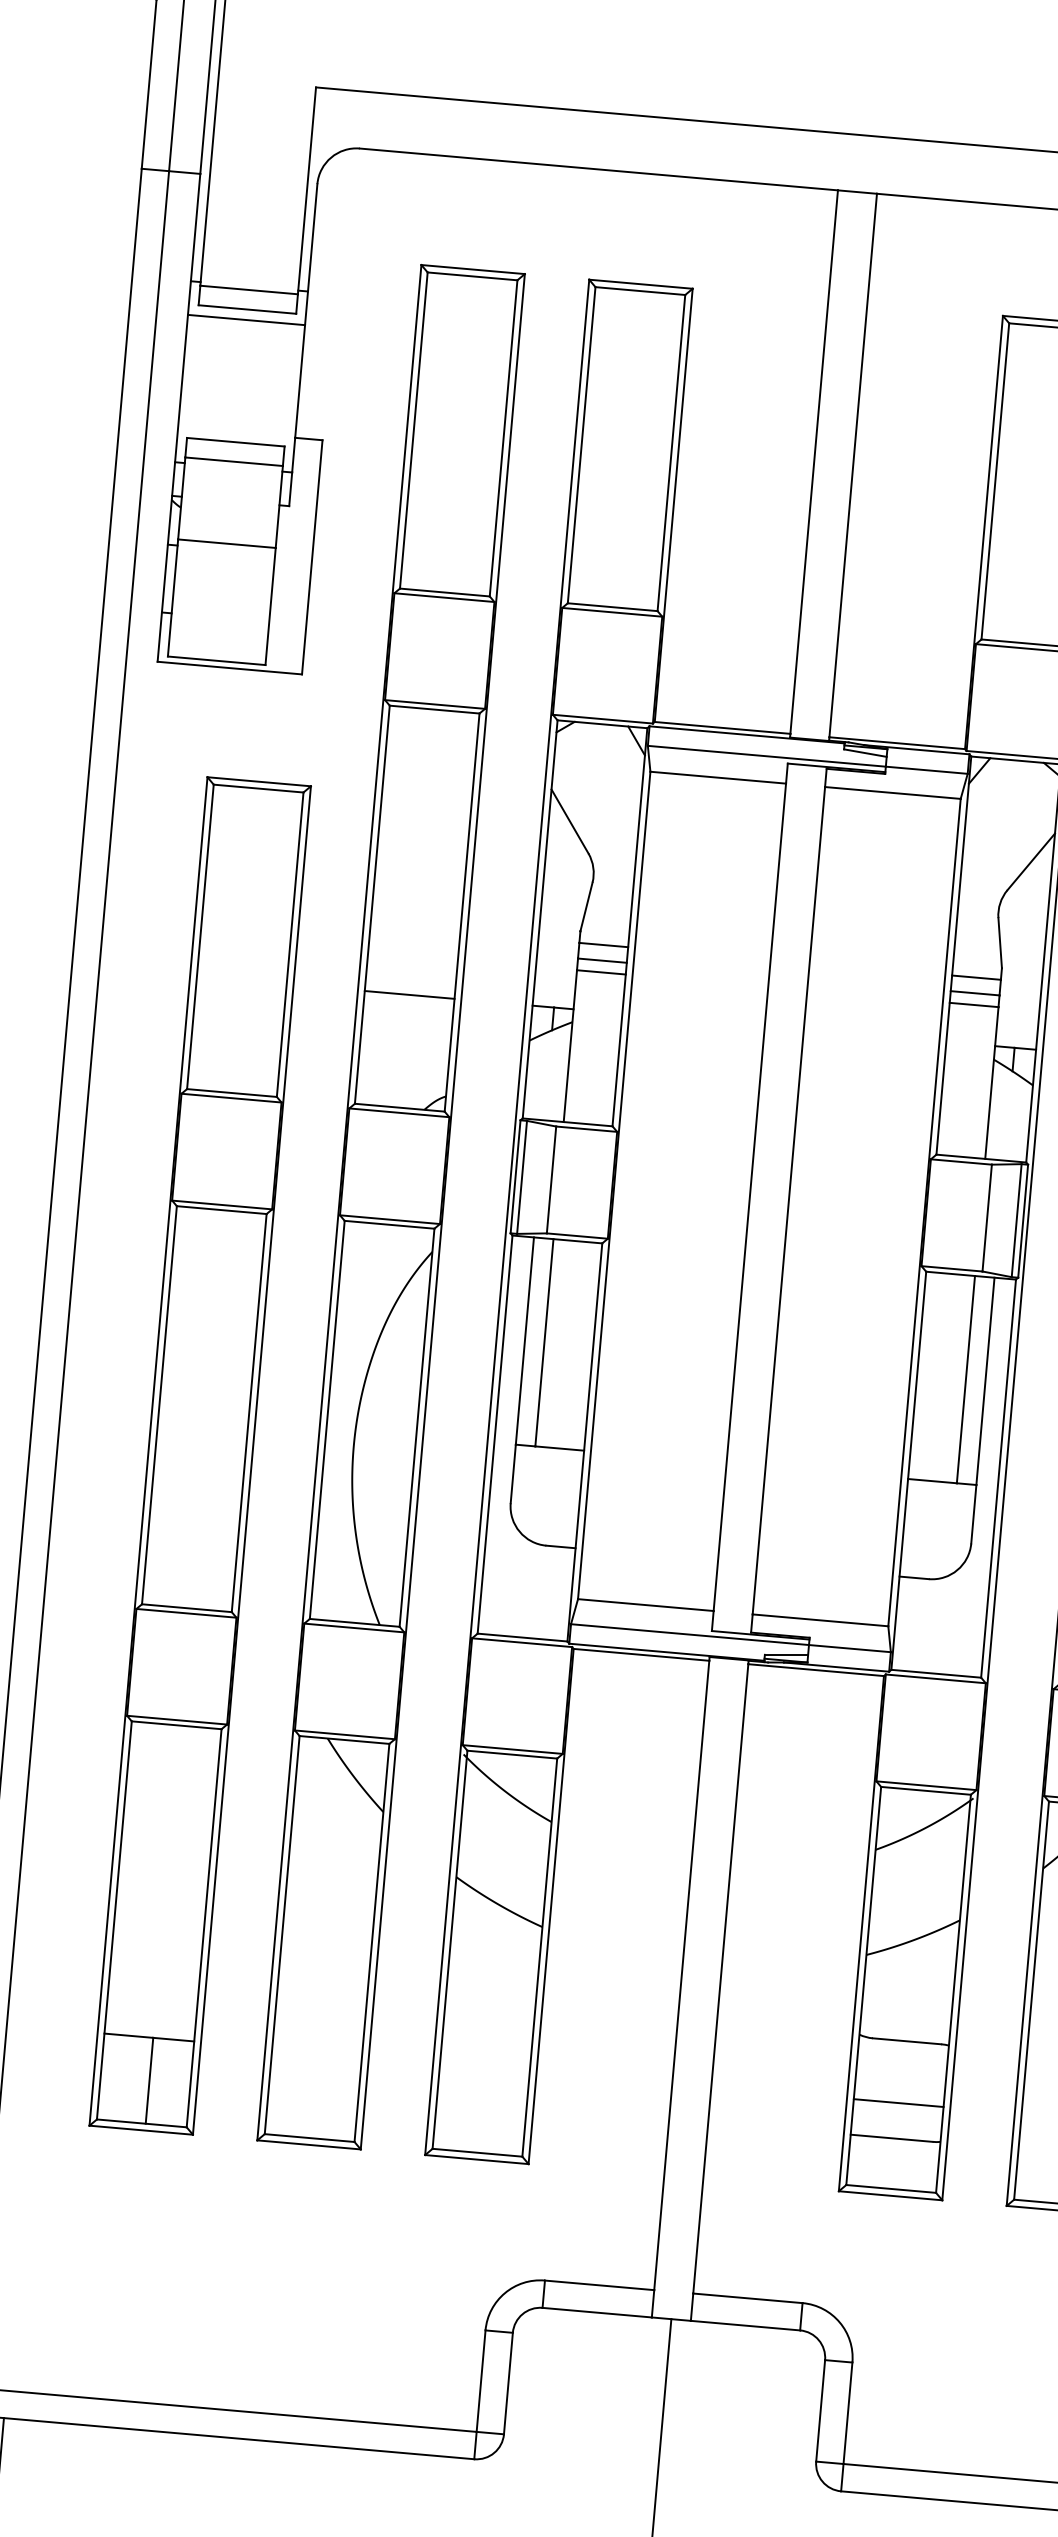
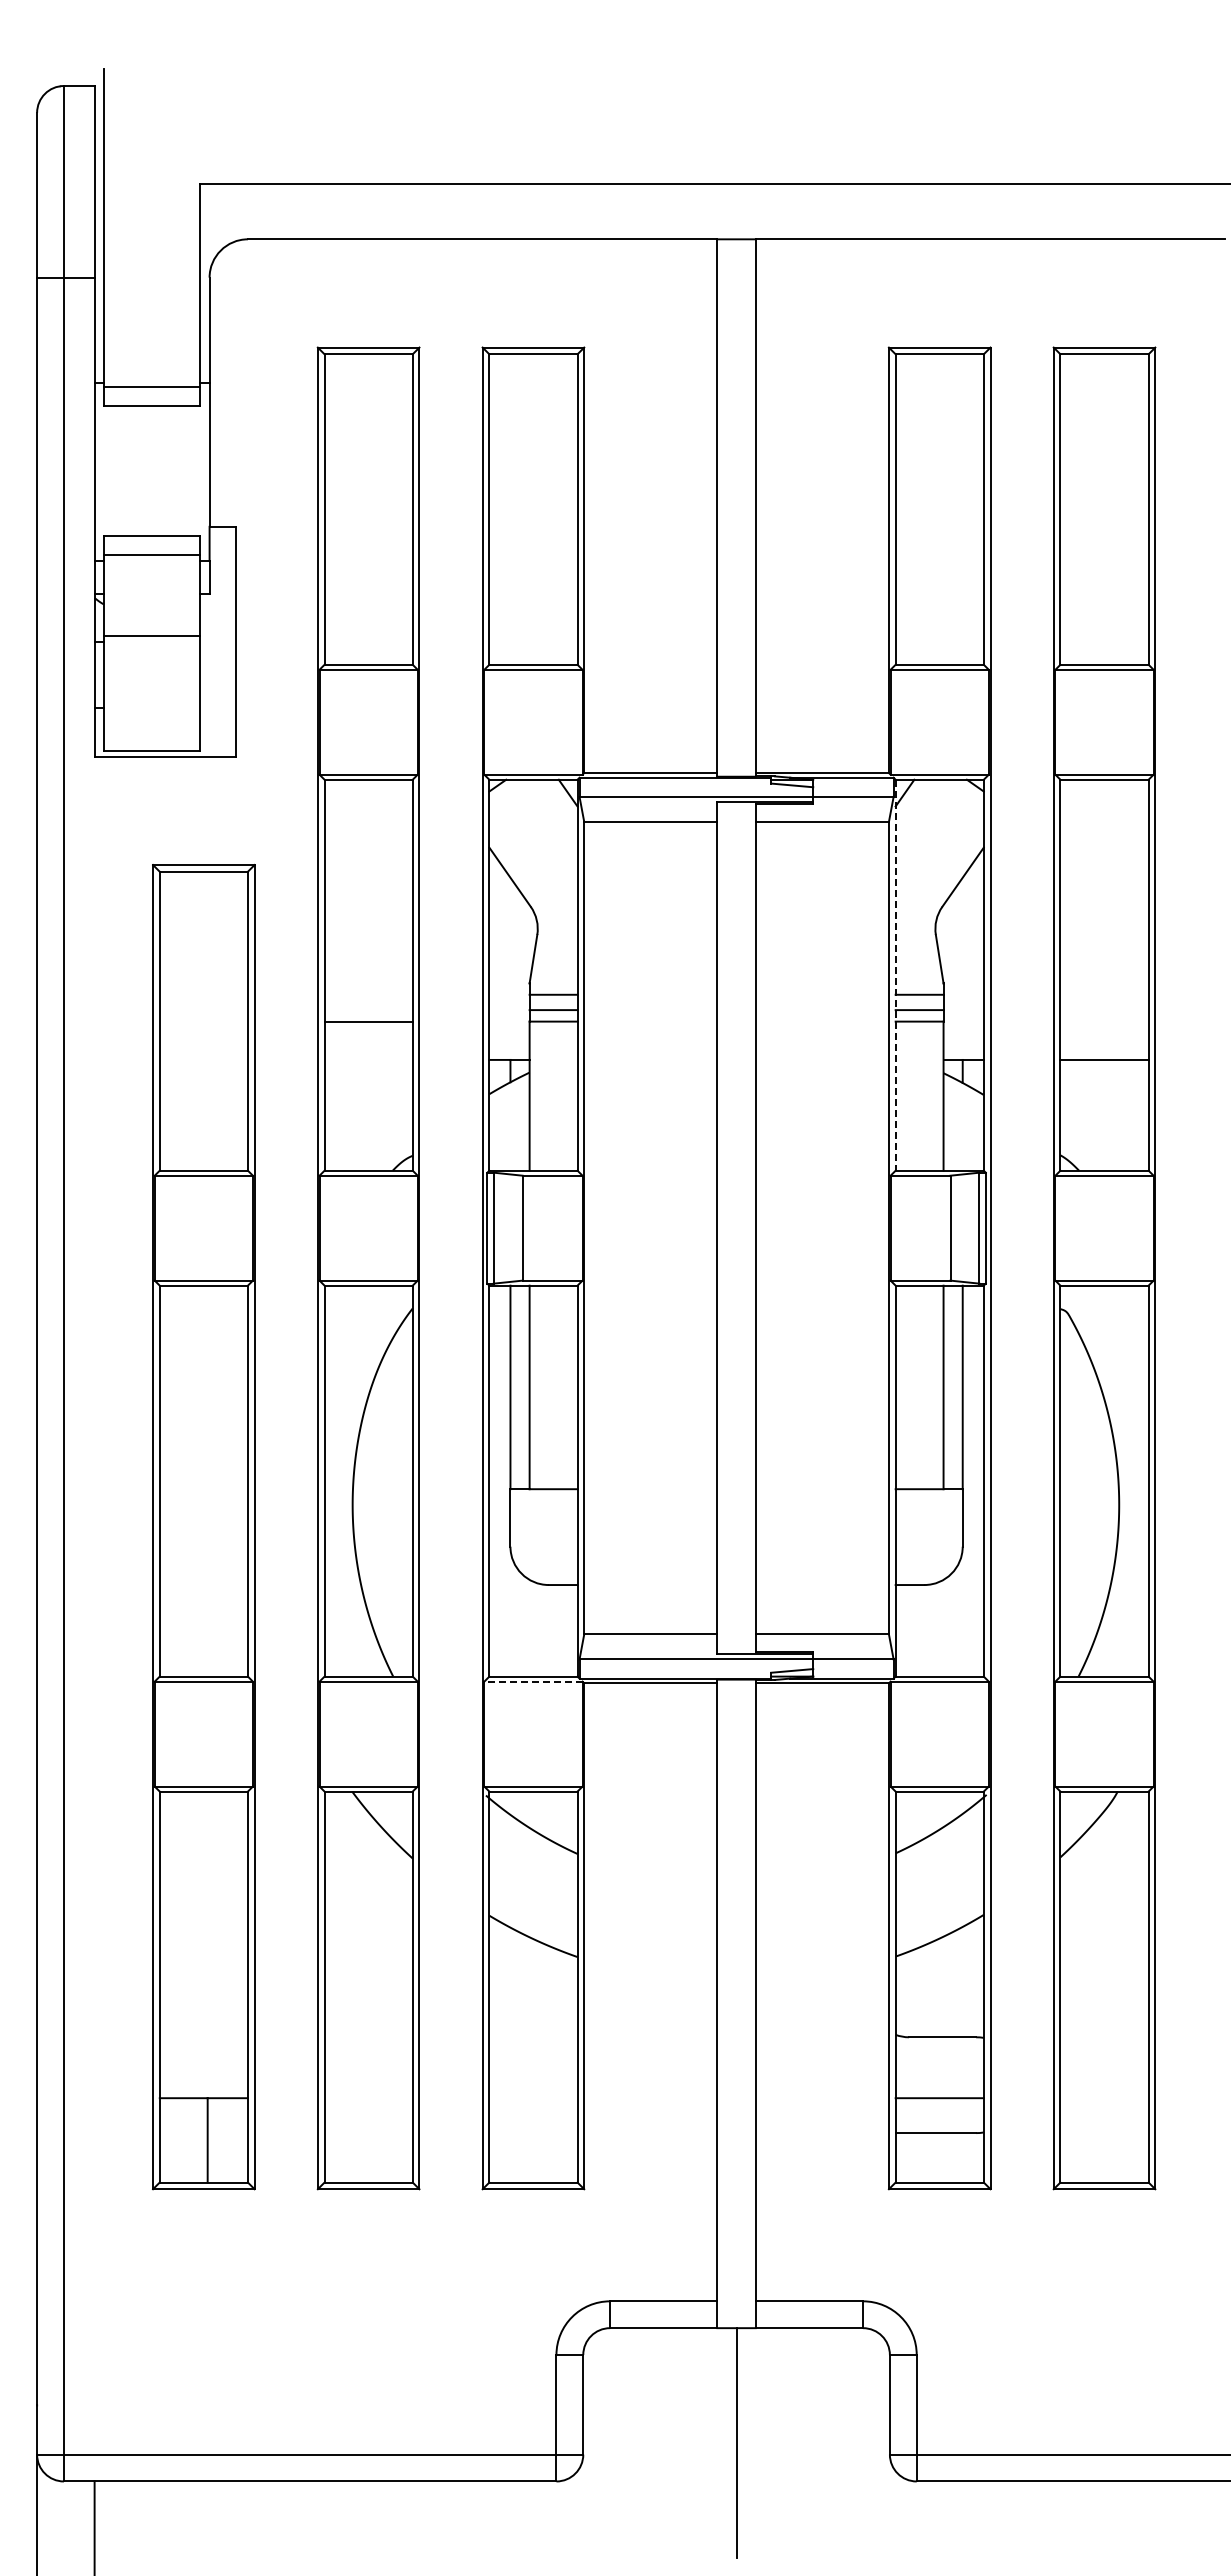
line: (245, 320) -> (151, 416), removed
line: (953, 955) -> (895, 975), solid -> dashed
line: (409, 994) -> (368, 1021), moved
line: (521, 1642) -> (532, 1681), solid -> dashed

